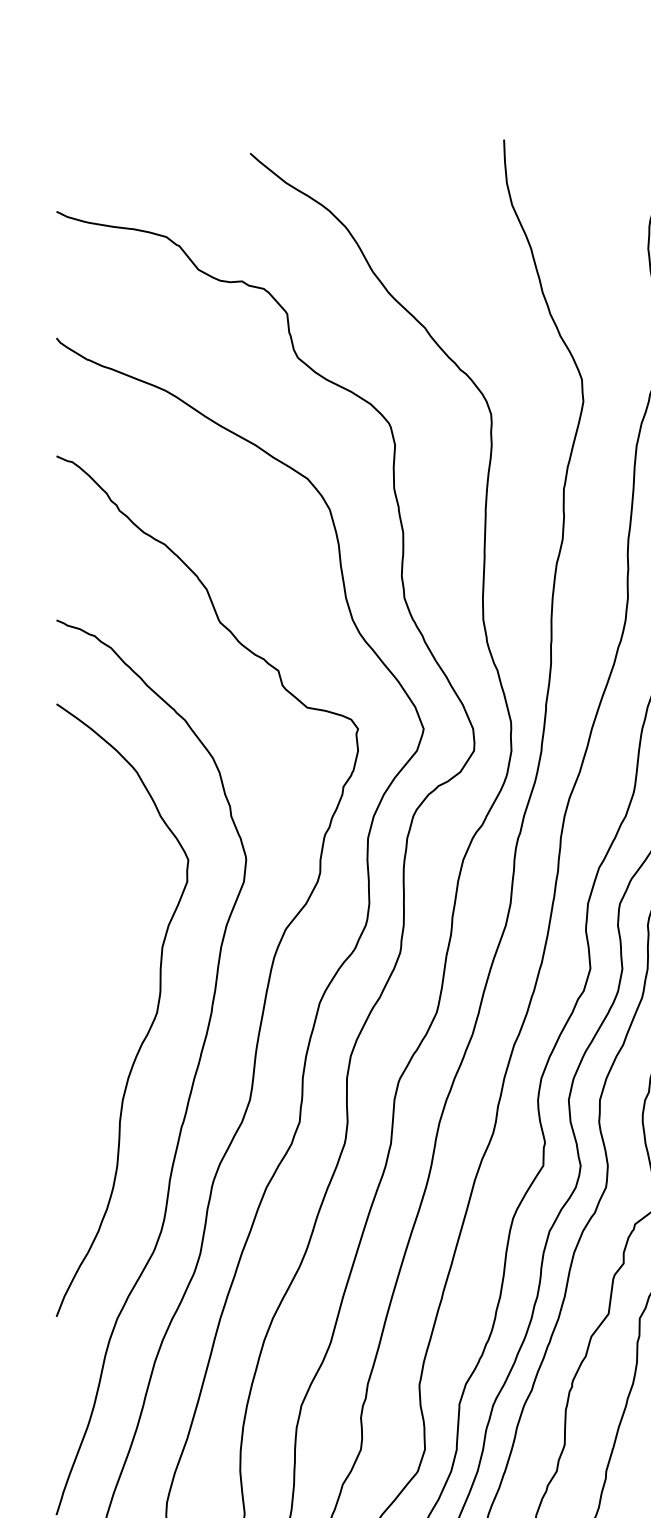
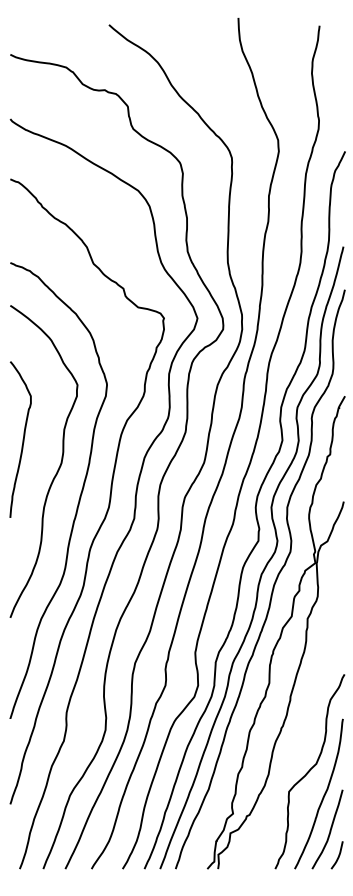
curve: (80, 966) -> (22, 439), added

